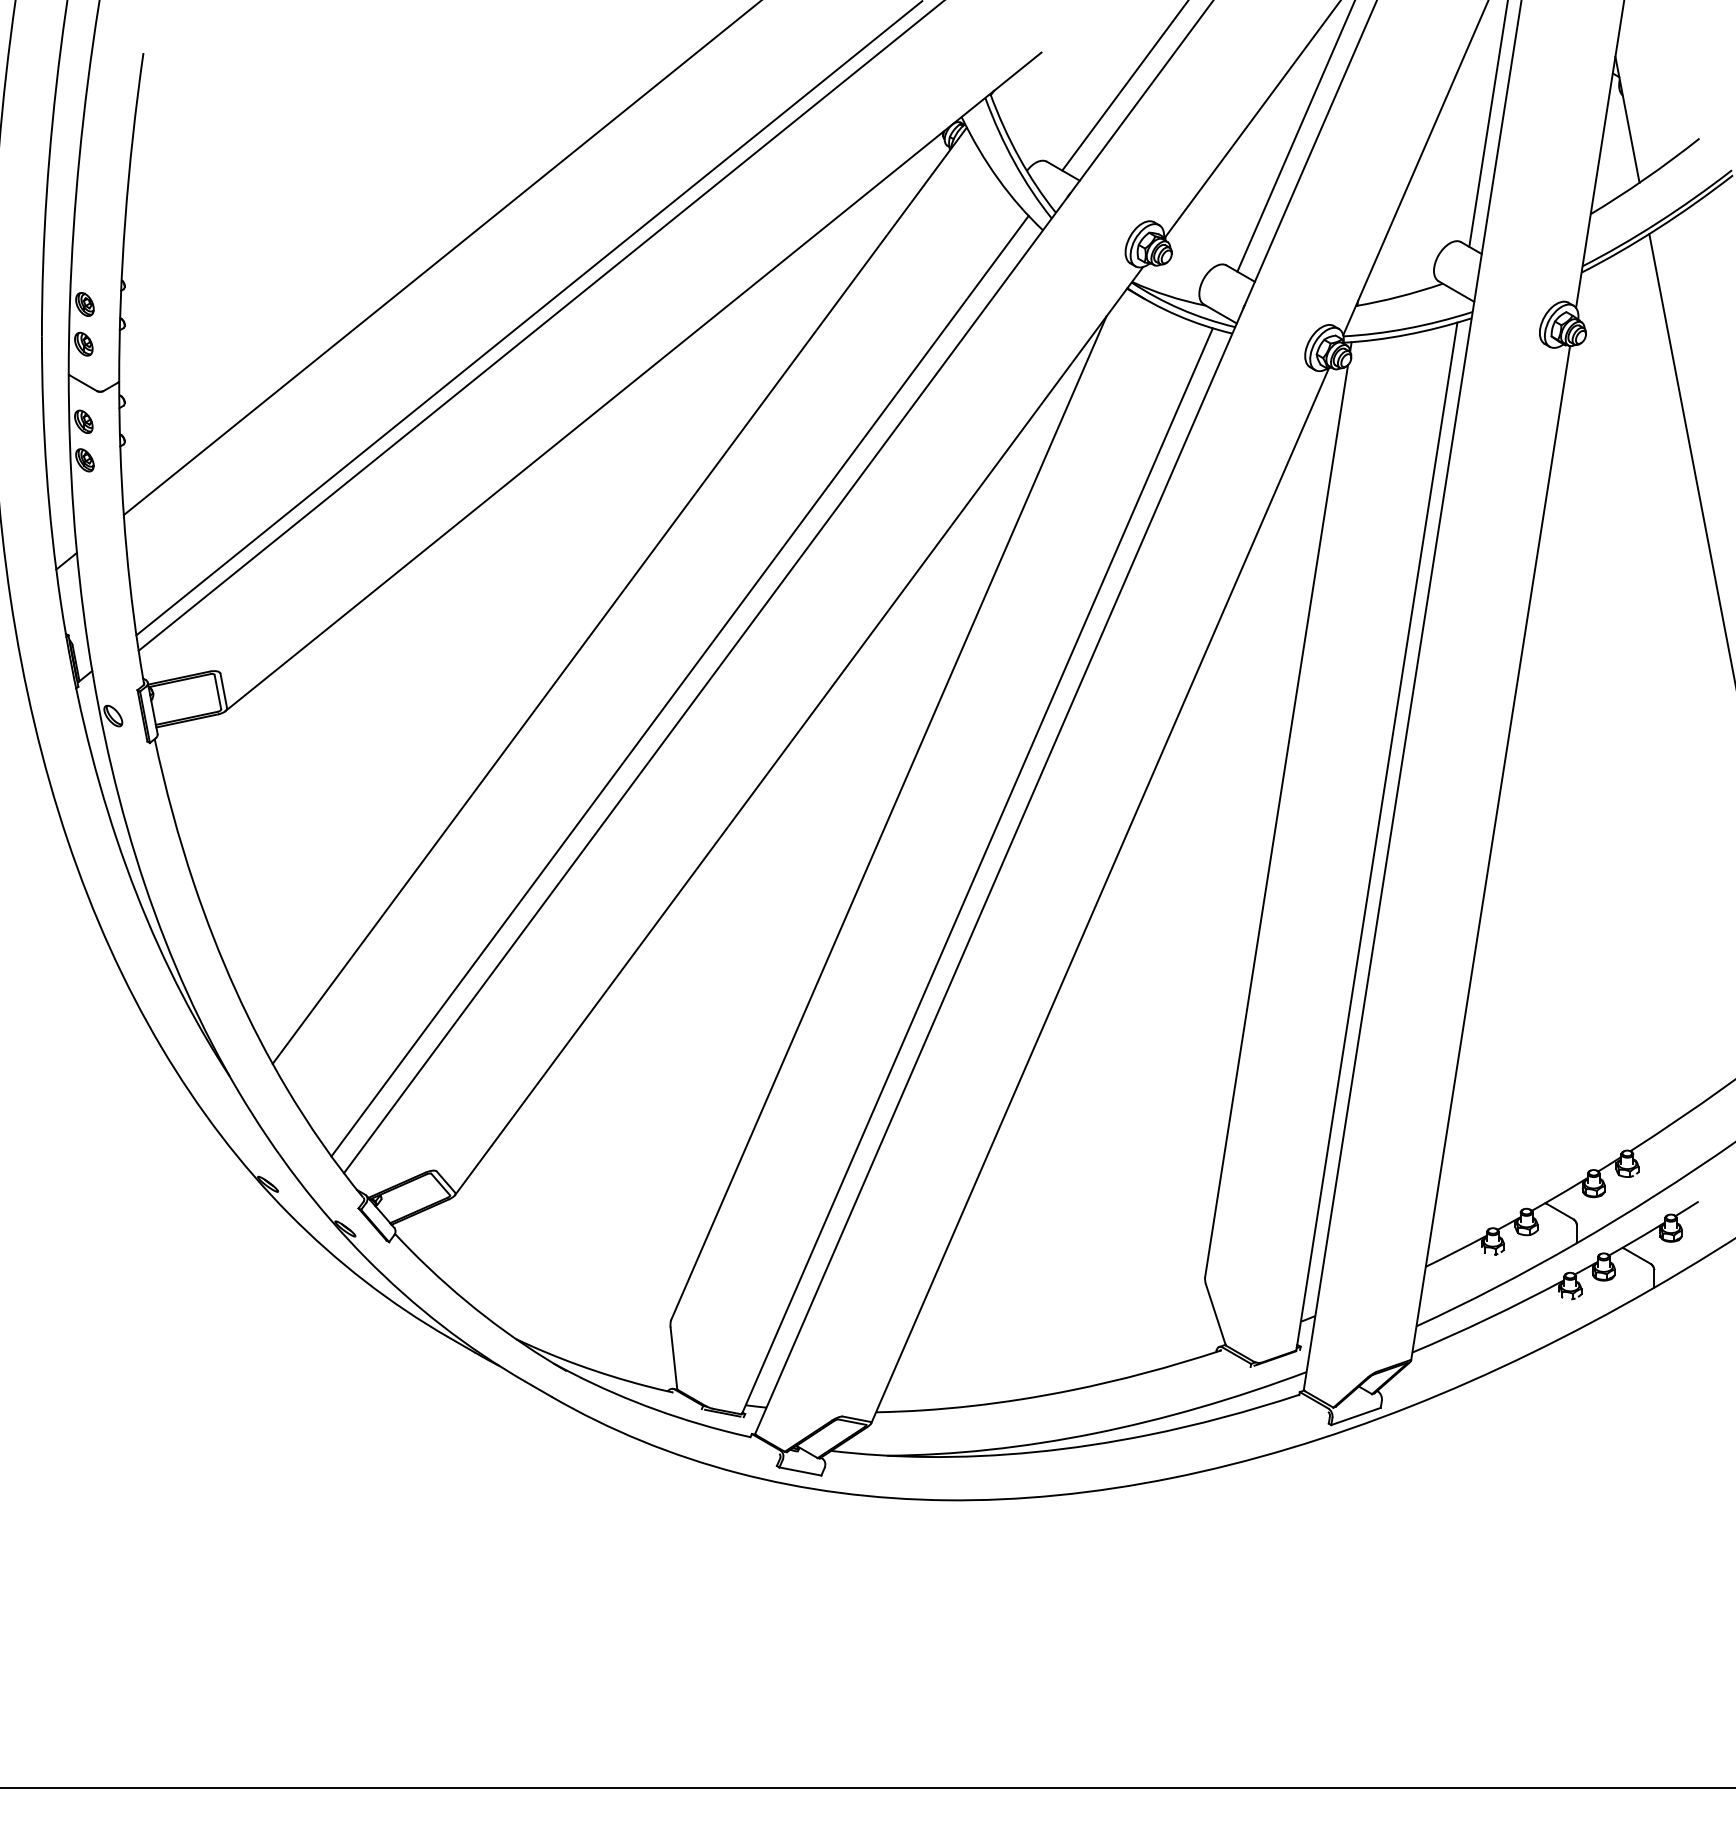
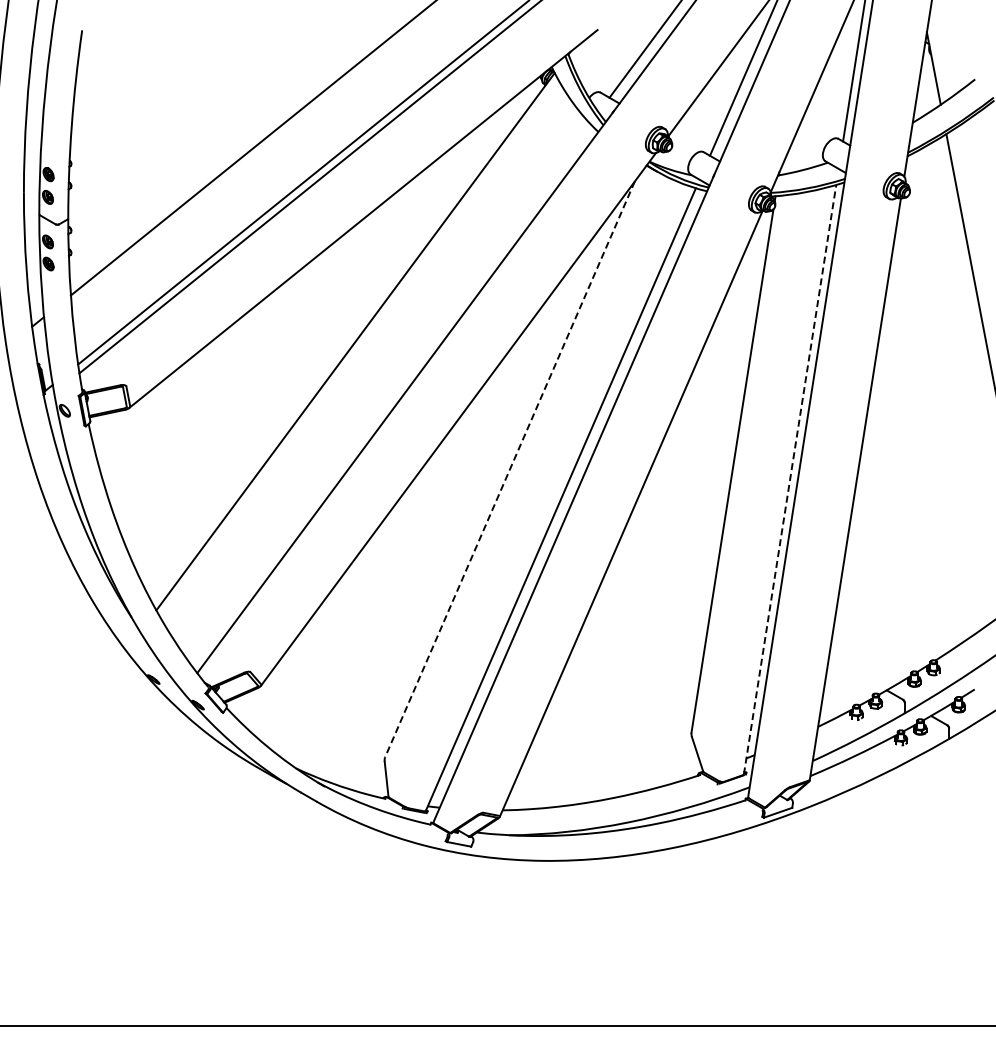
line: (680, 685) -> (390, 393), removed
line: (888, 818) -> (509, 469), solid -> dashed
line: (1377, 835) -> (790, 479), solid -> dashed

